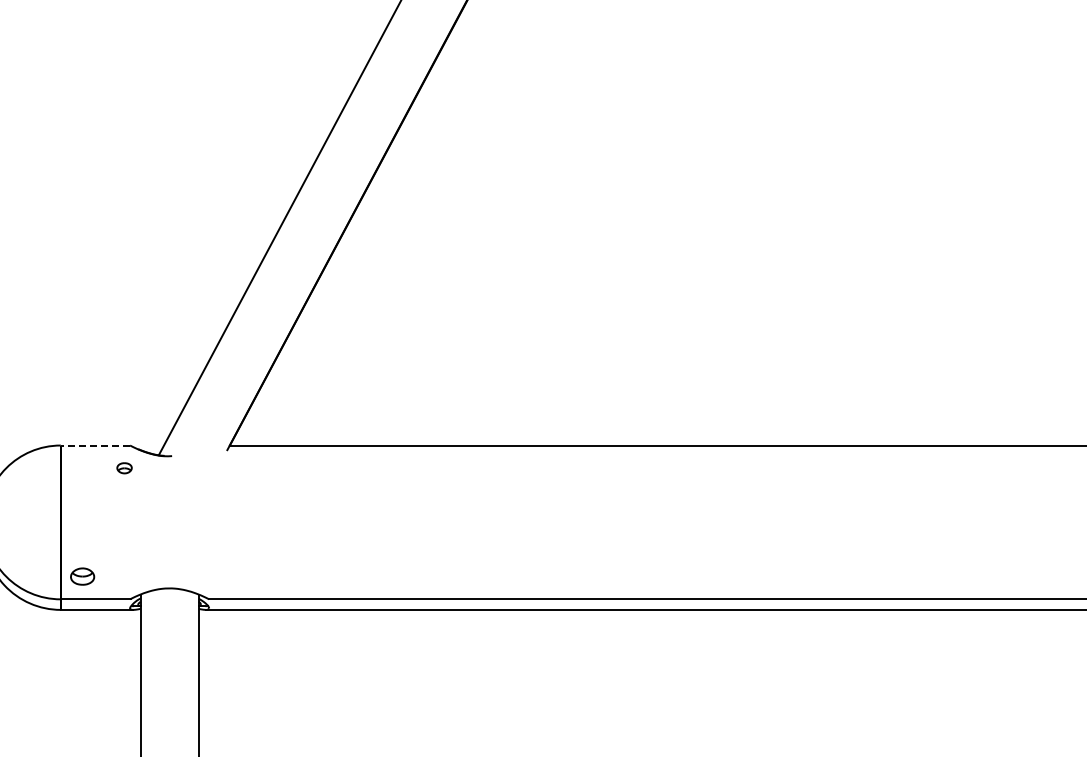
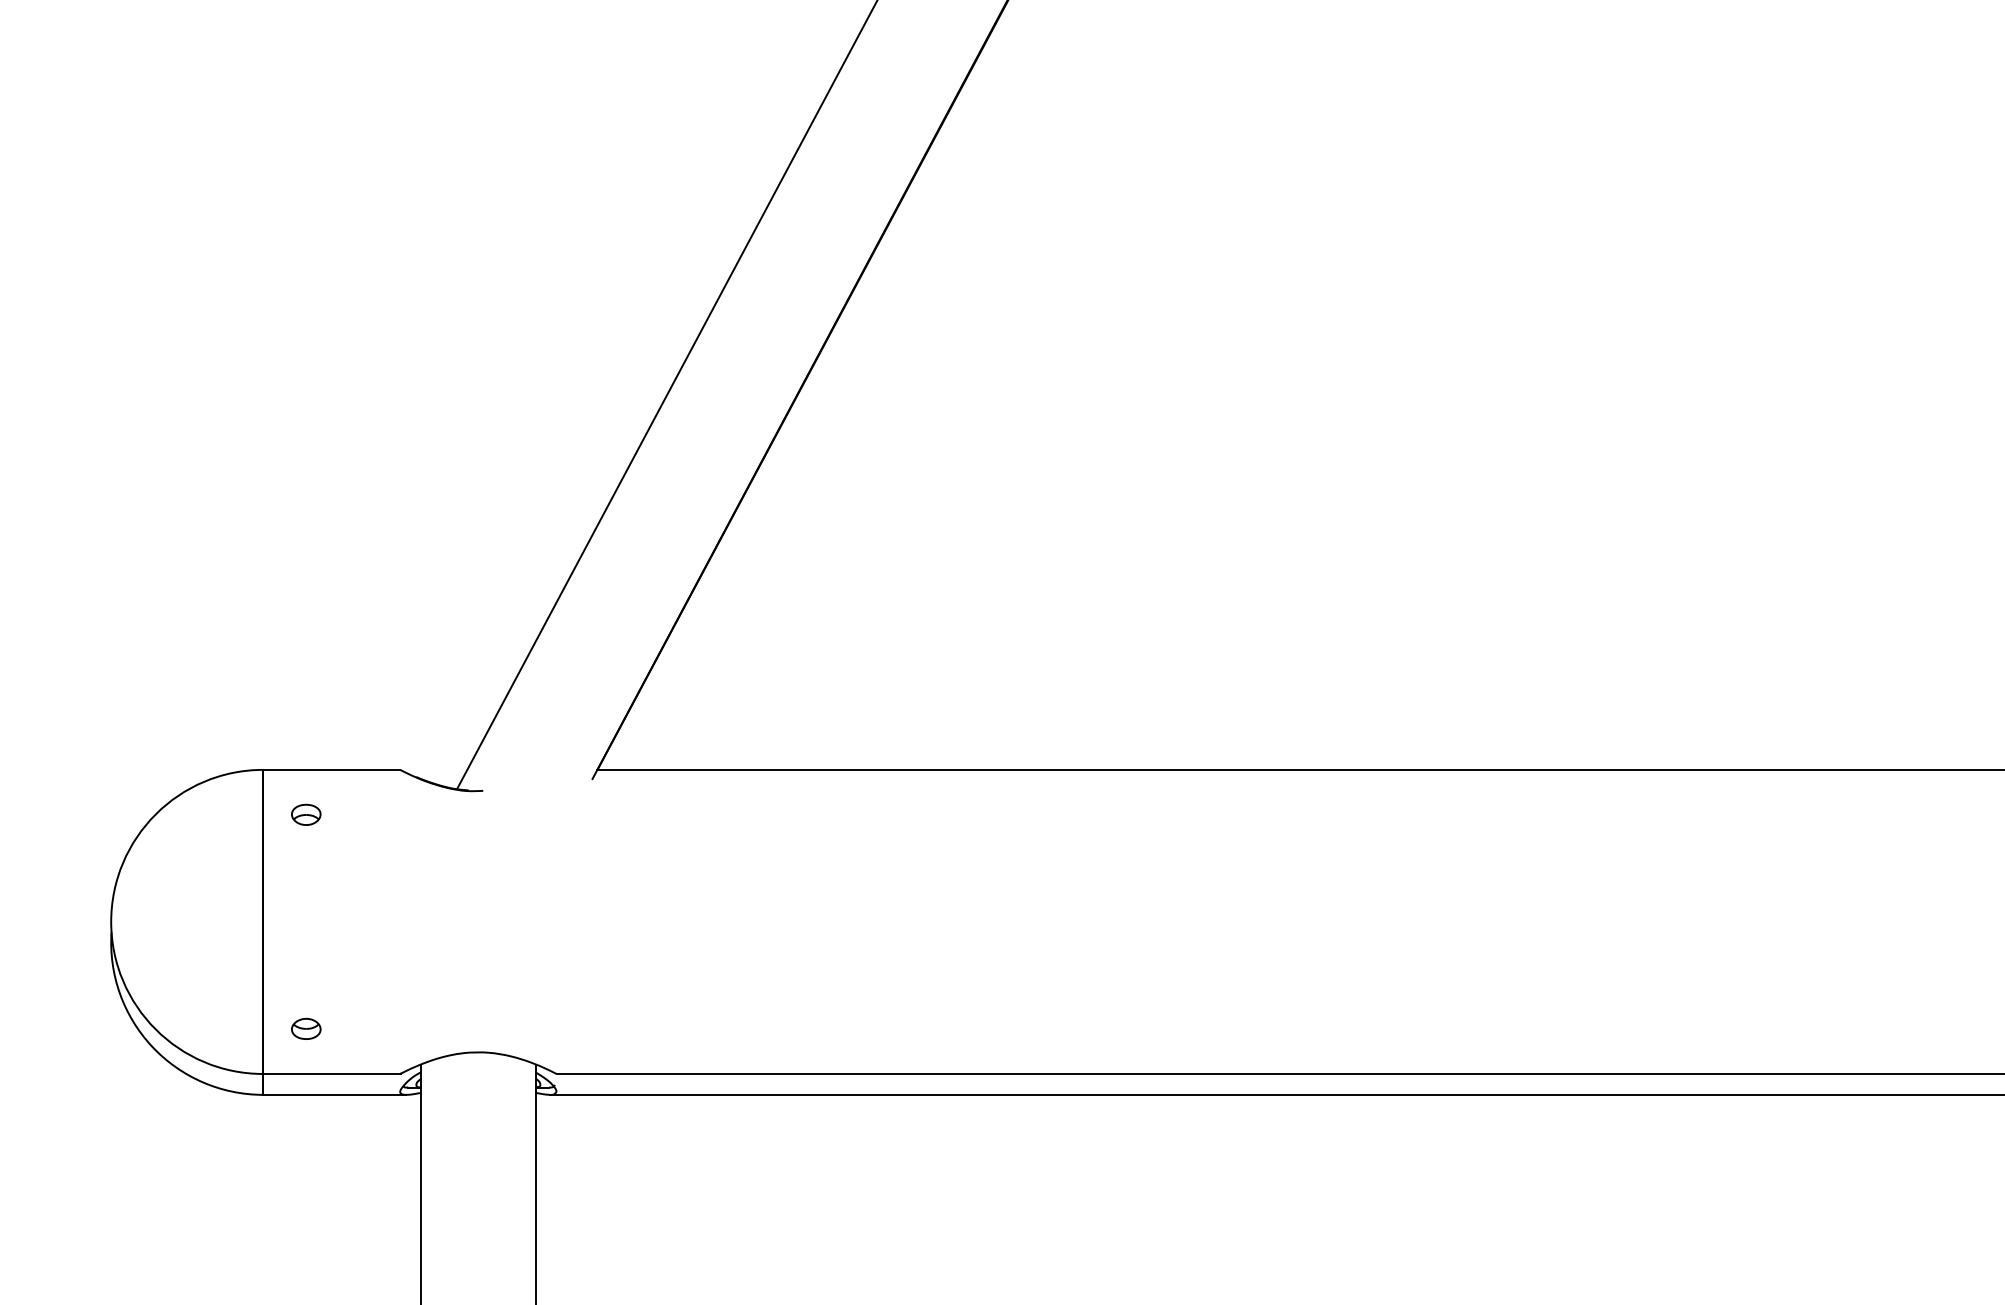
line: (95, 445) -> (331, 769), dashed -> solid
part: (124, 468) -> (306, 815), moved
part: (82, 576) -> (306, 1028), size x0.62

